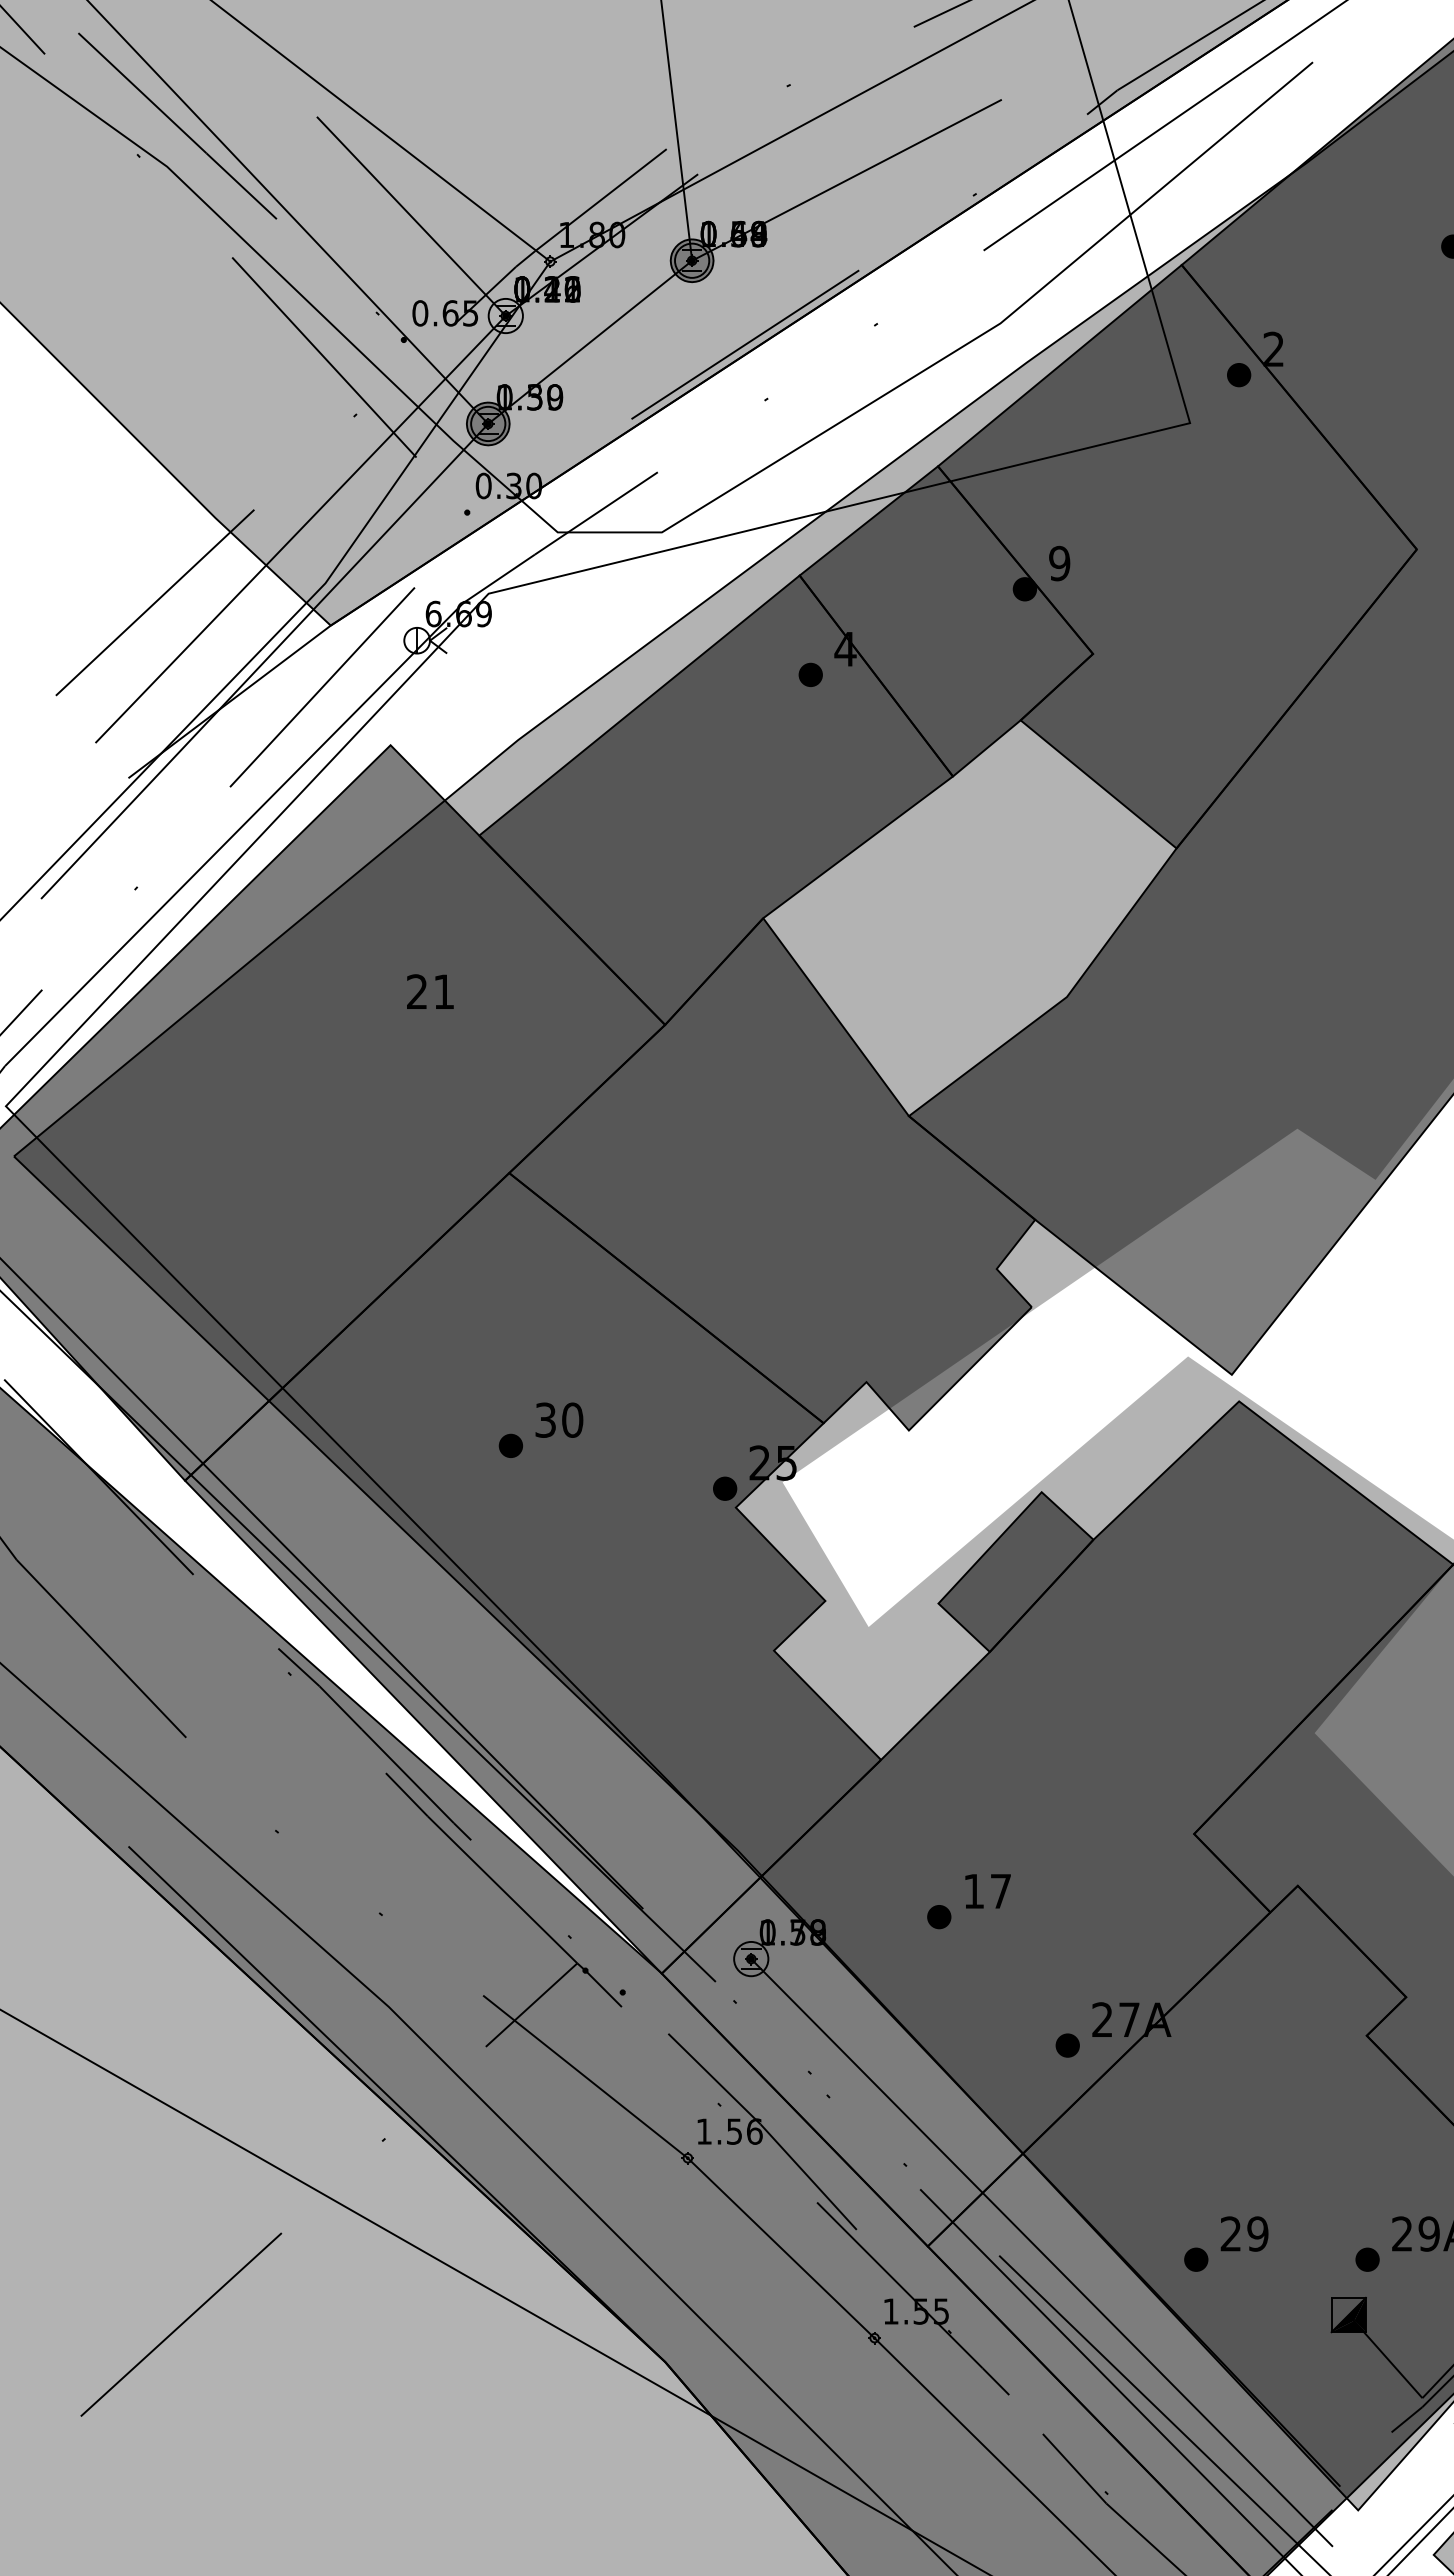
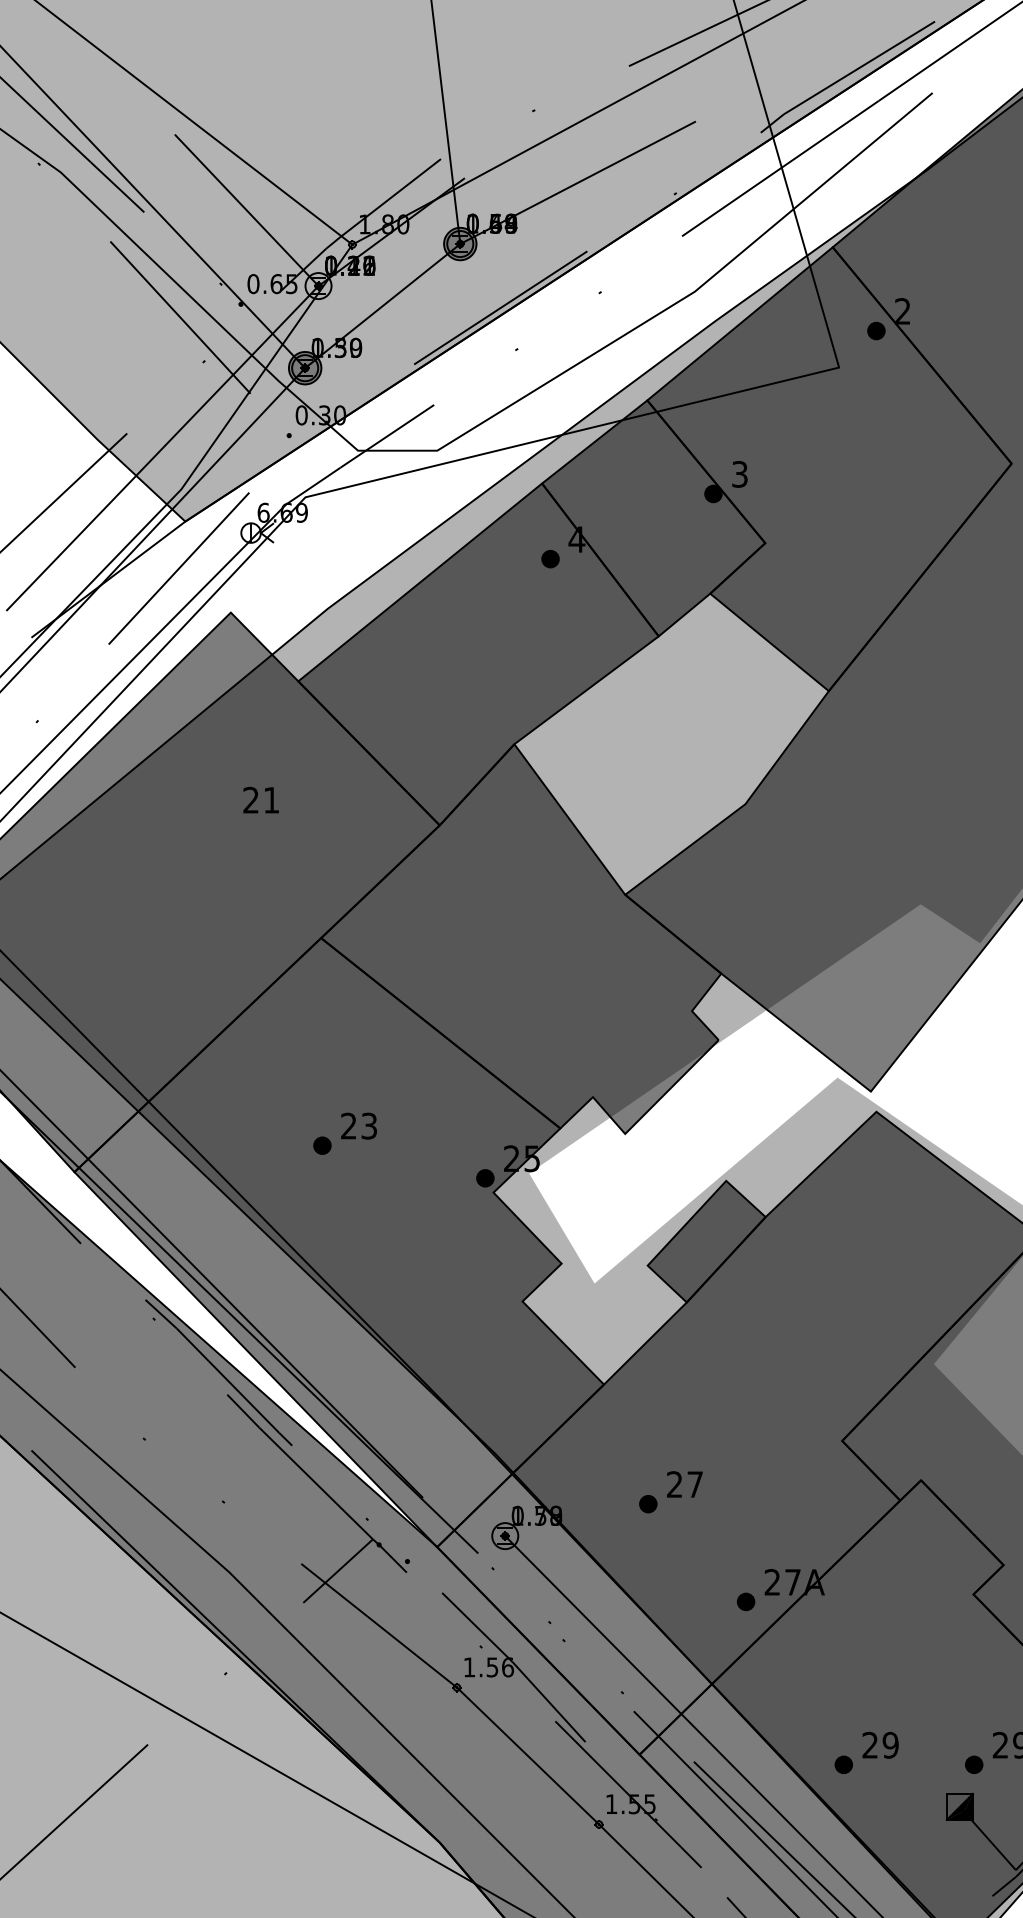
text: (1059, 563) -> (739, 474), 9 -> 3
text: (559, 1419) -> (359, 1125), 30 -> 23
text: (973, 1890) -> (674, 1483), 17 -> 27

